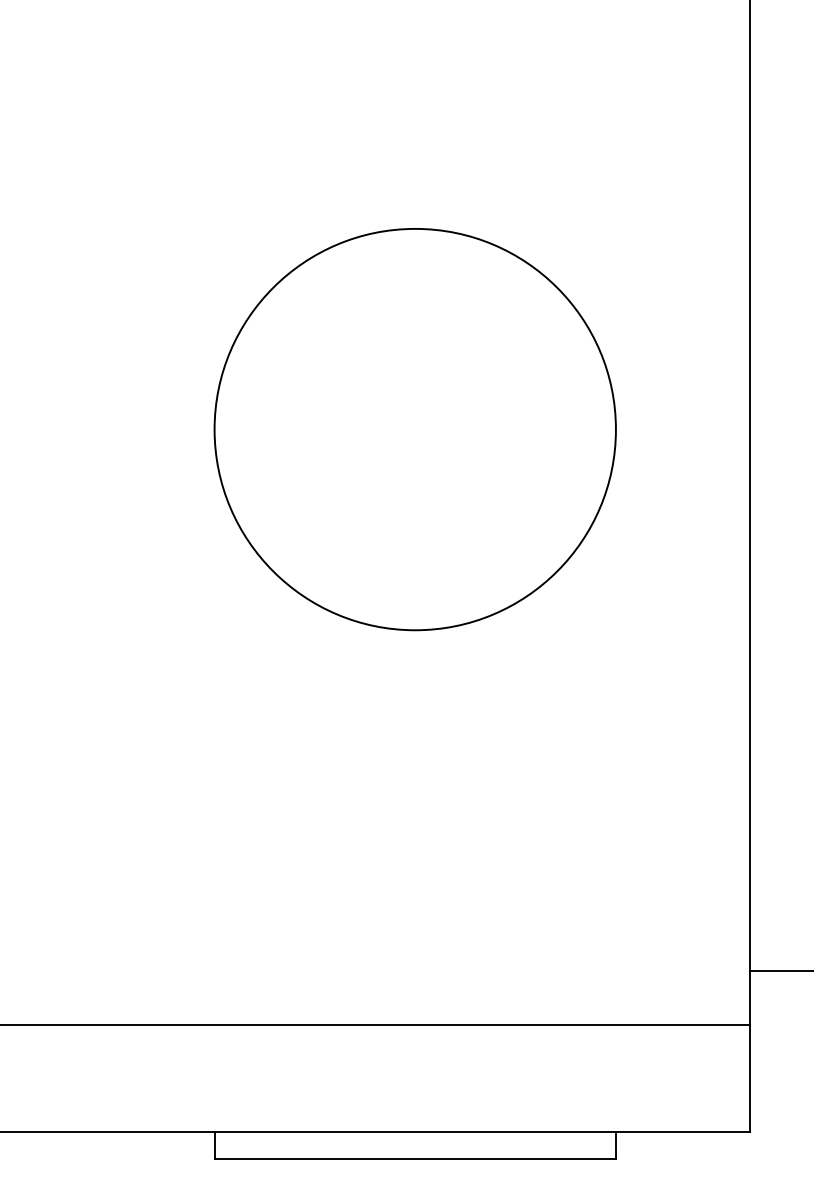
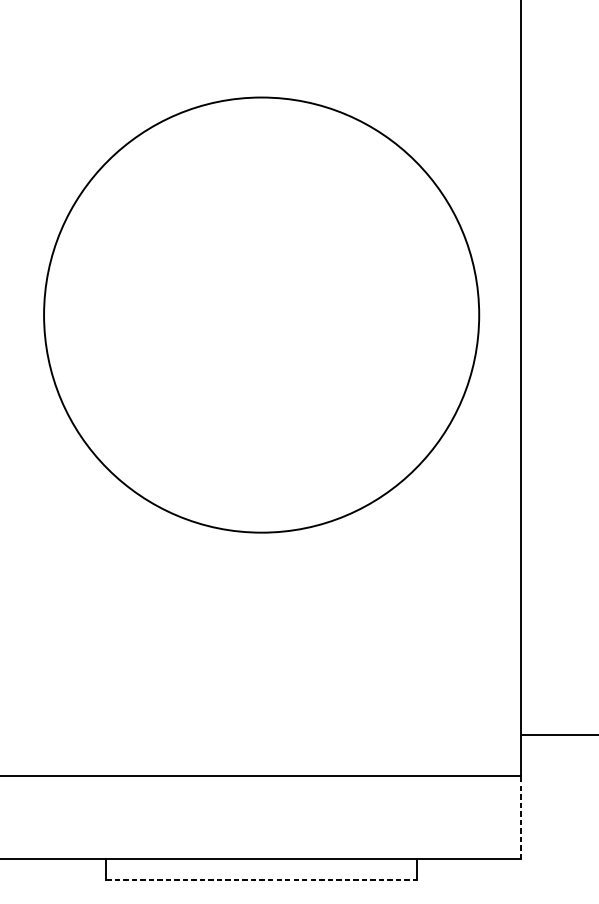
circle: (414, 429) -> (260, 315), size x1.4
line: (749, 1078) -> (520, 817), solid -> dashed
line: (415, 1158) -> (261, 879), solid -> dashed

